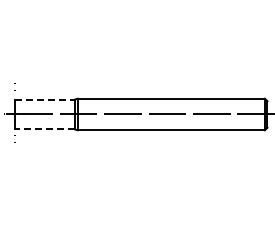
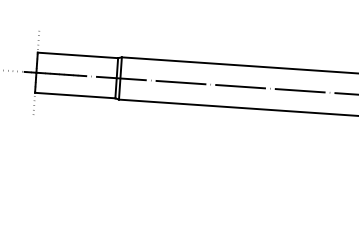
line: (45, 99) -> (78, 55), dashed -> solid
line: (45, 129) -> (75, 95), dashed -> solid

